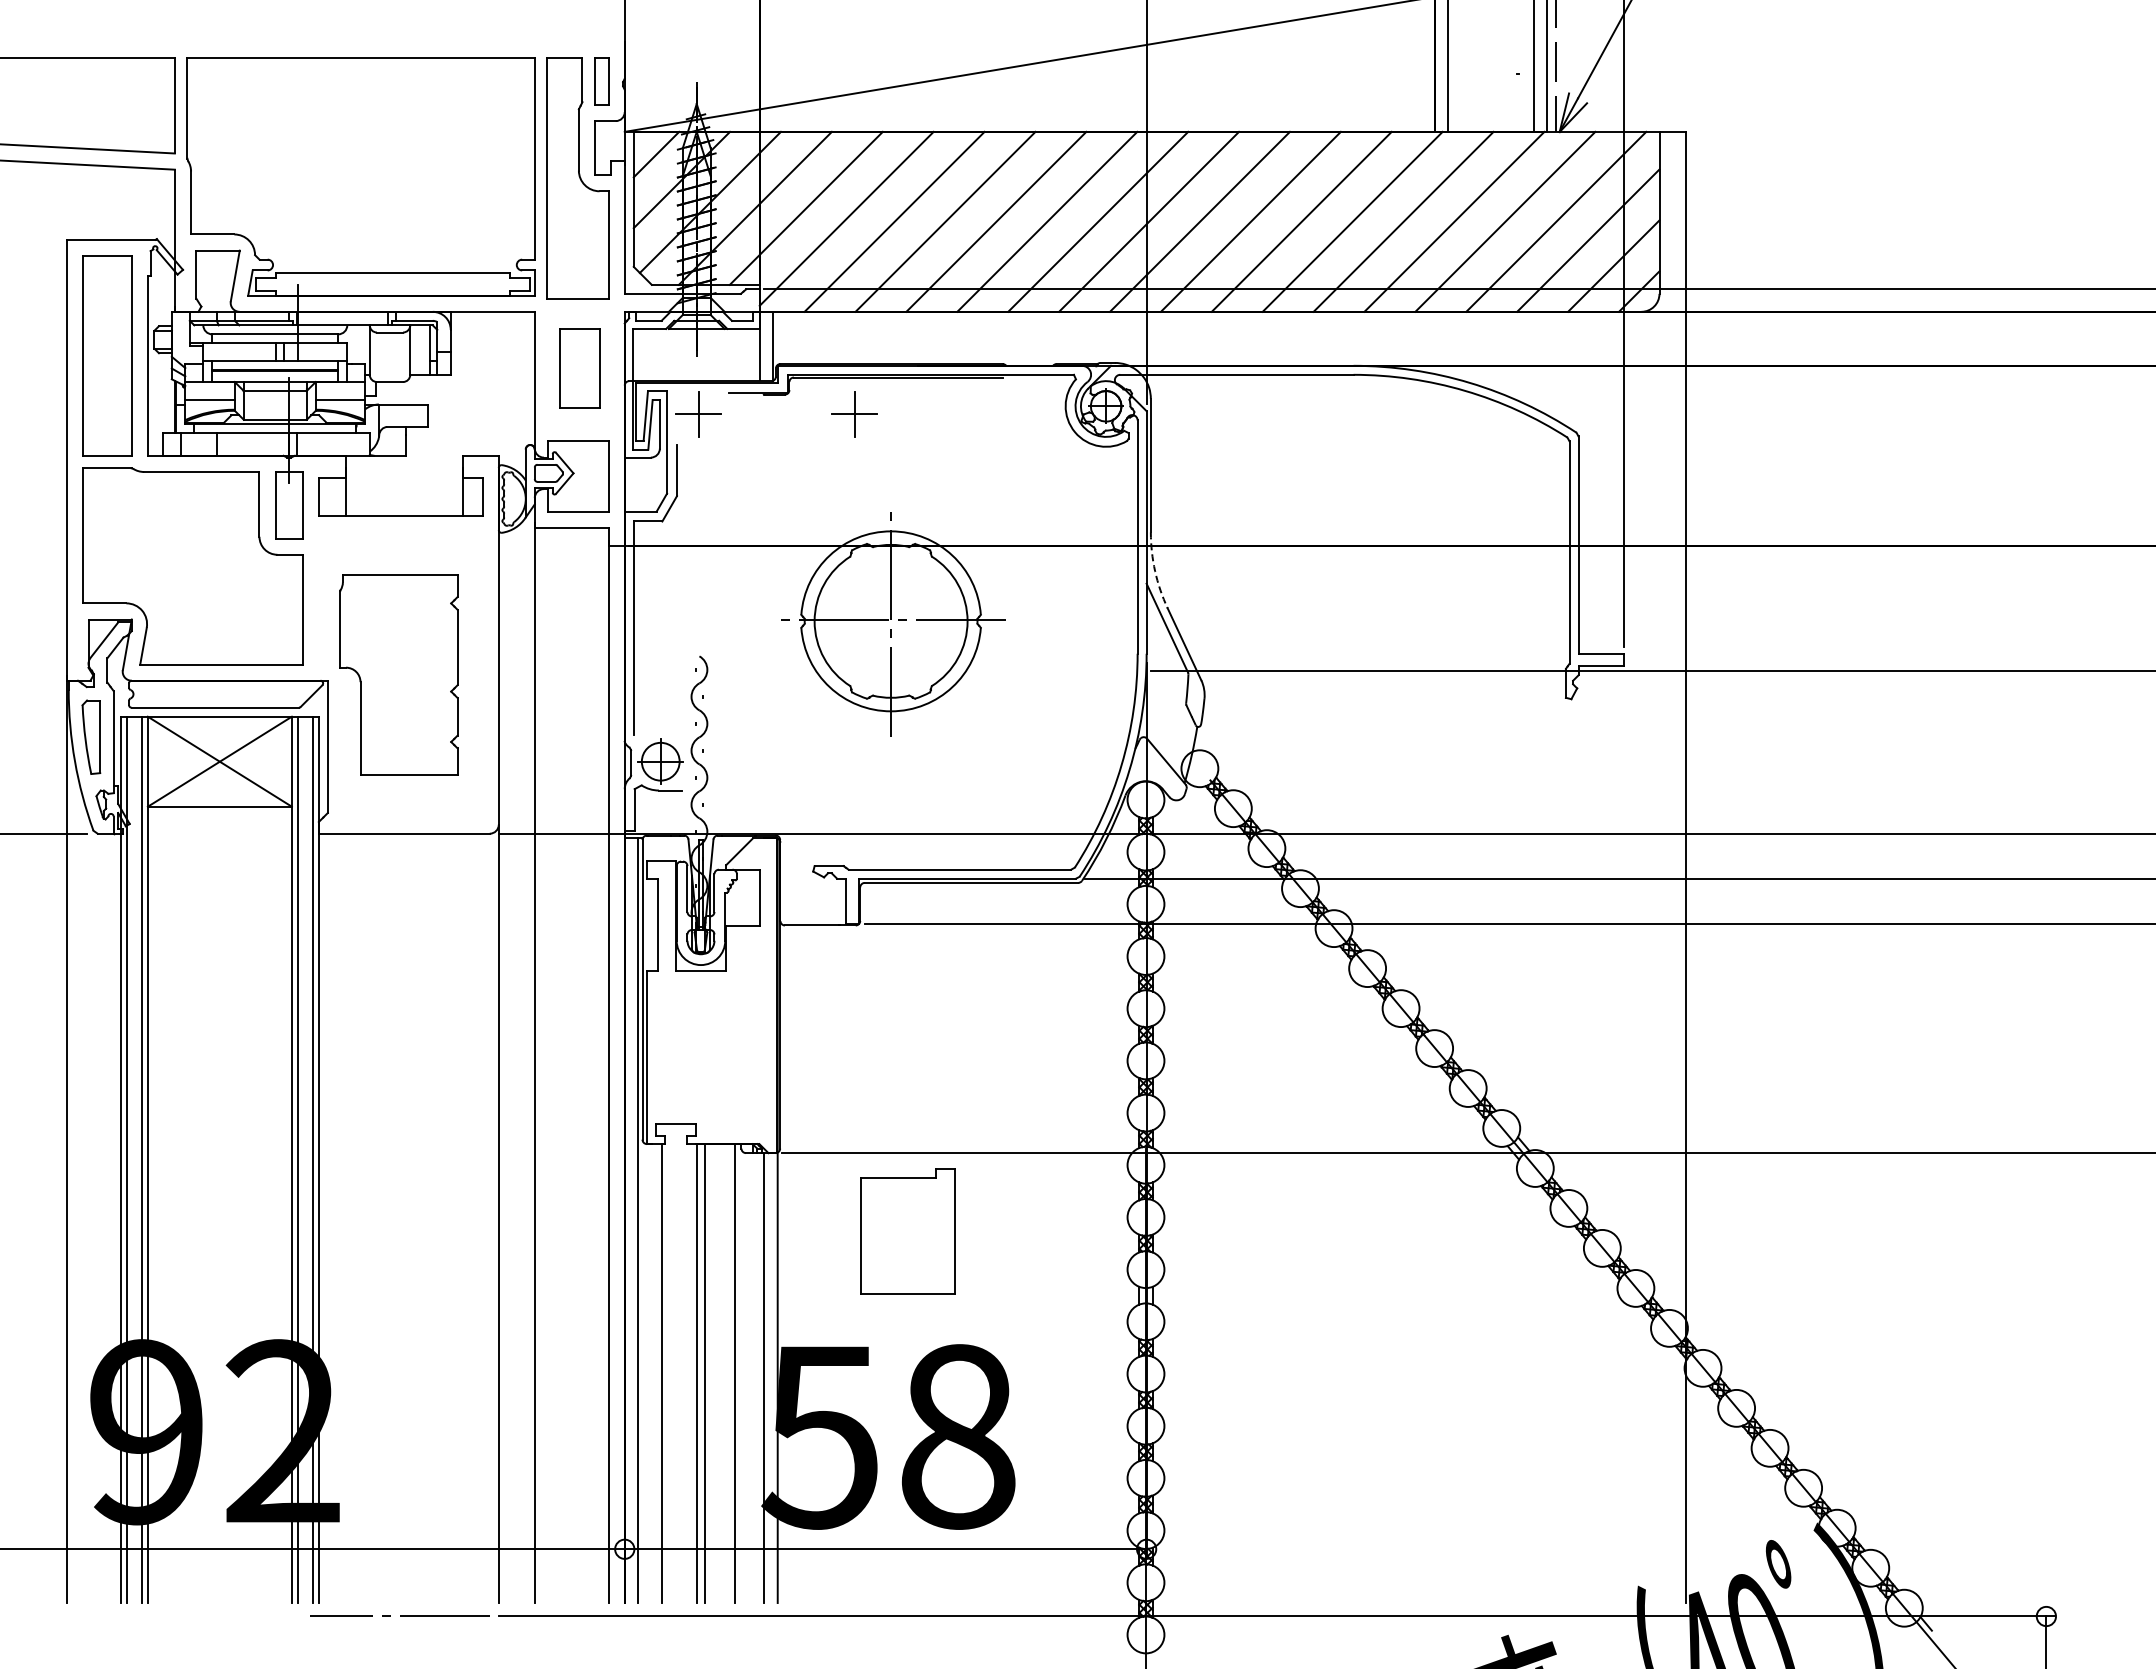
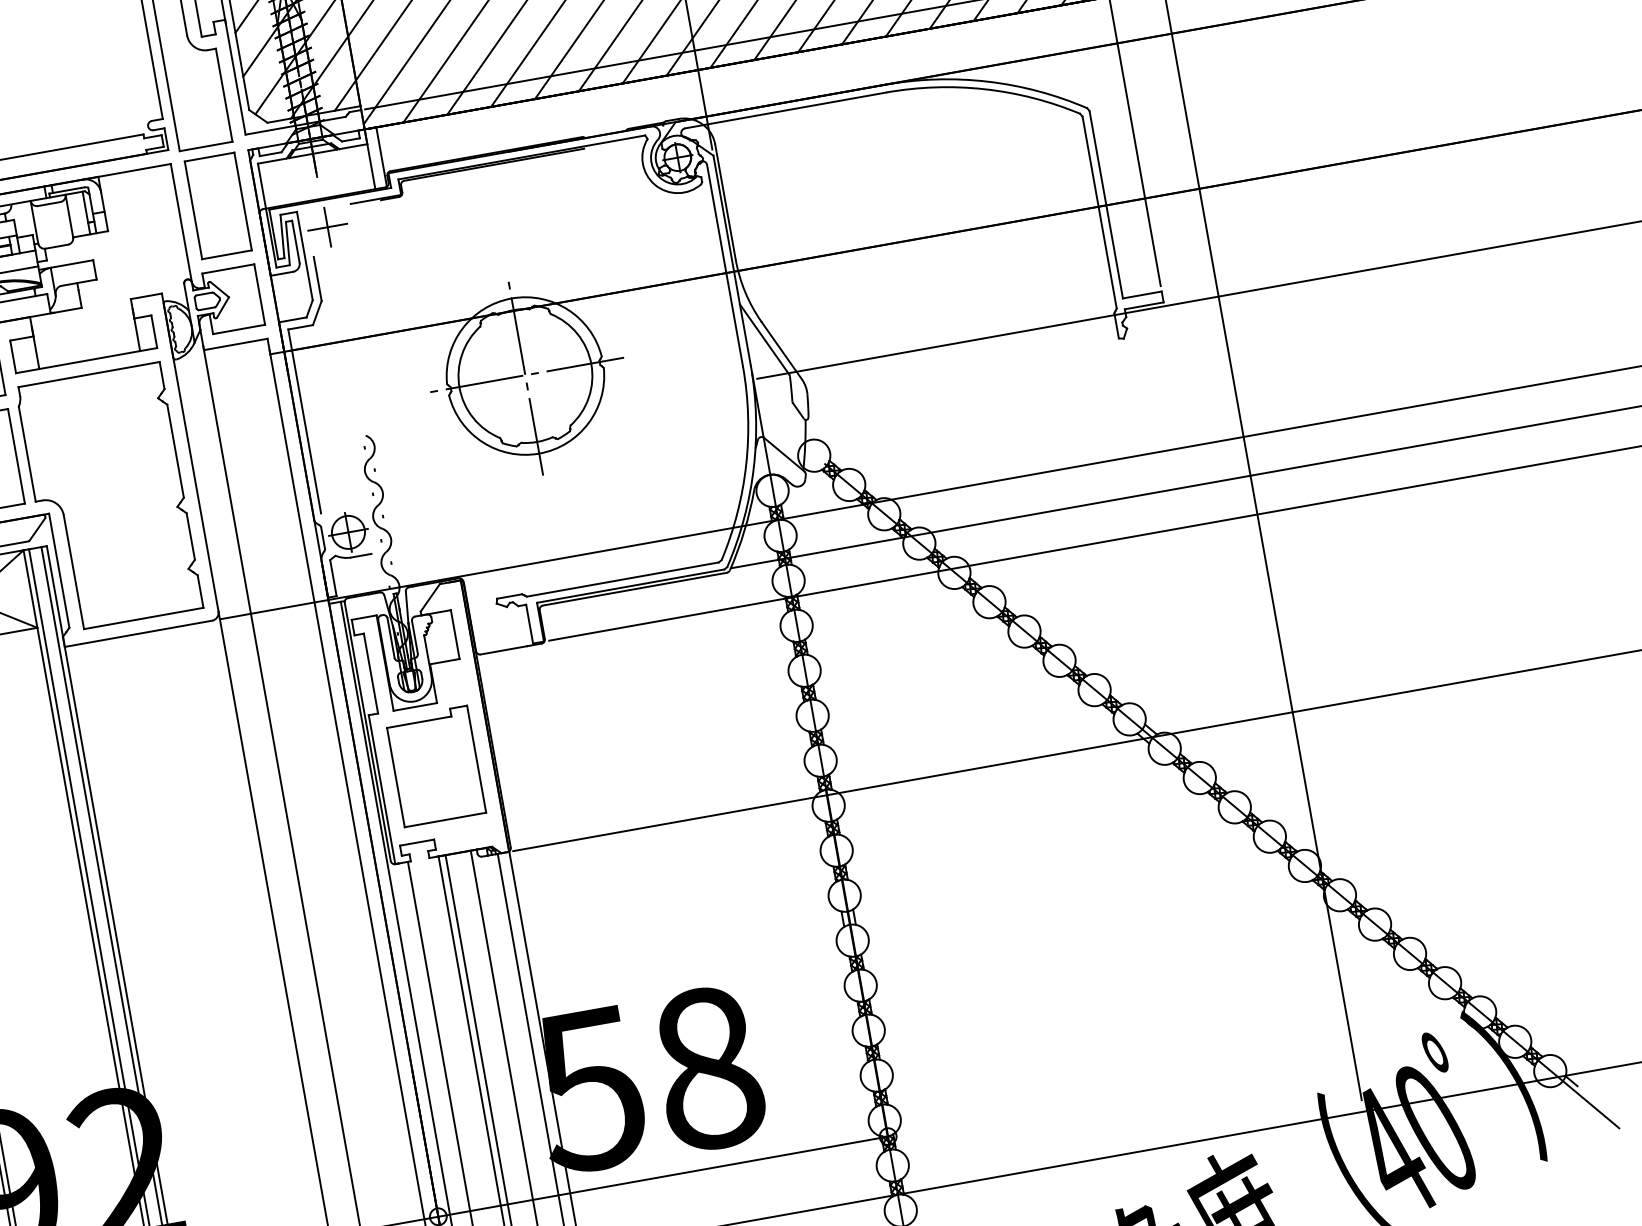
part: (579, 368) -> (218, 205), size x1.43
part: (854, 414) -> (462, 203), removed
arc: (1155, 571) -> (745, 292), dashed -> solid
part: (398, 674) -> (109, 497), size x1.43
part: (907, 1231) -> (435, 766), moved

